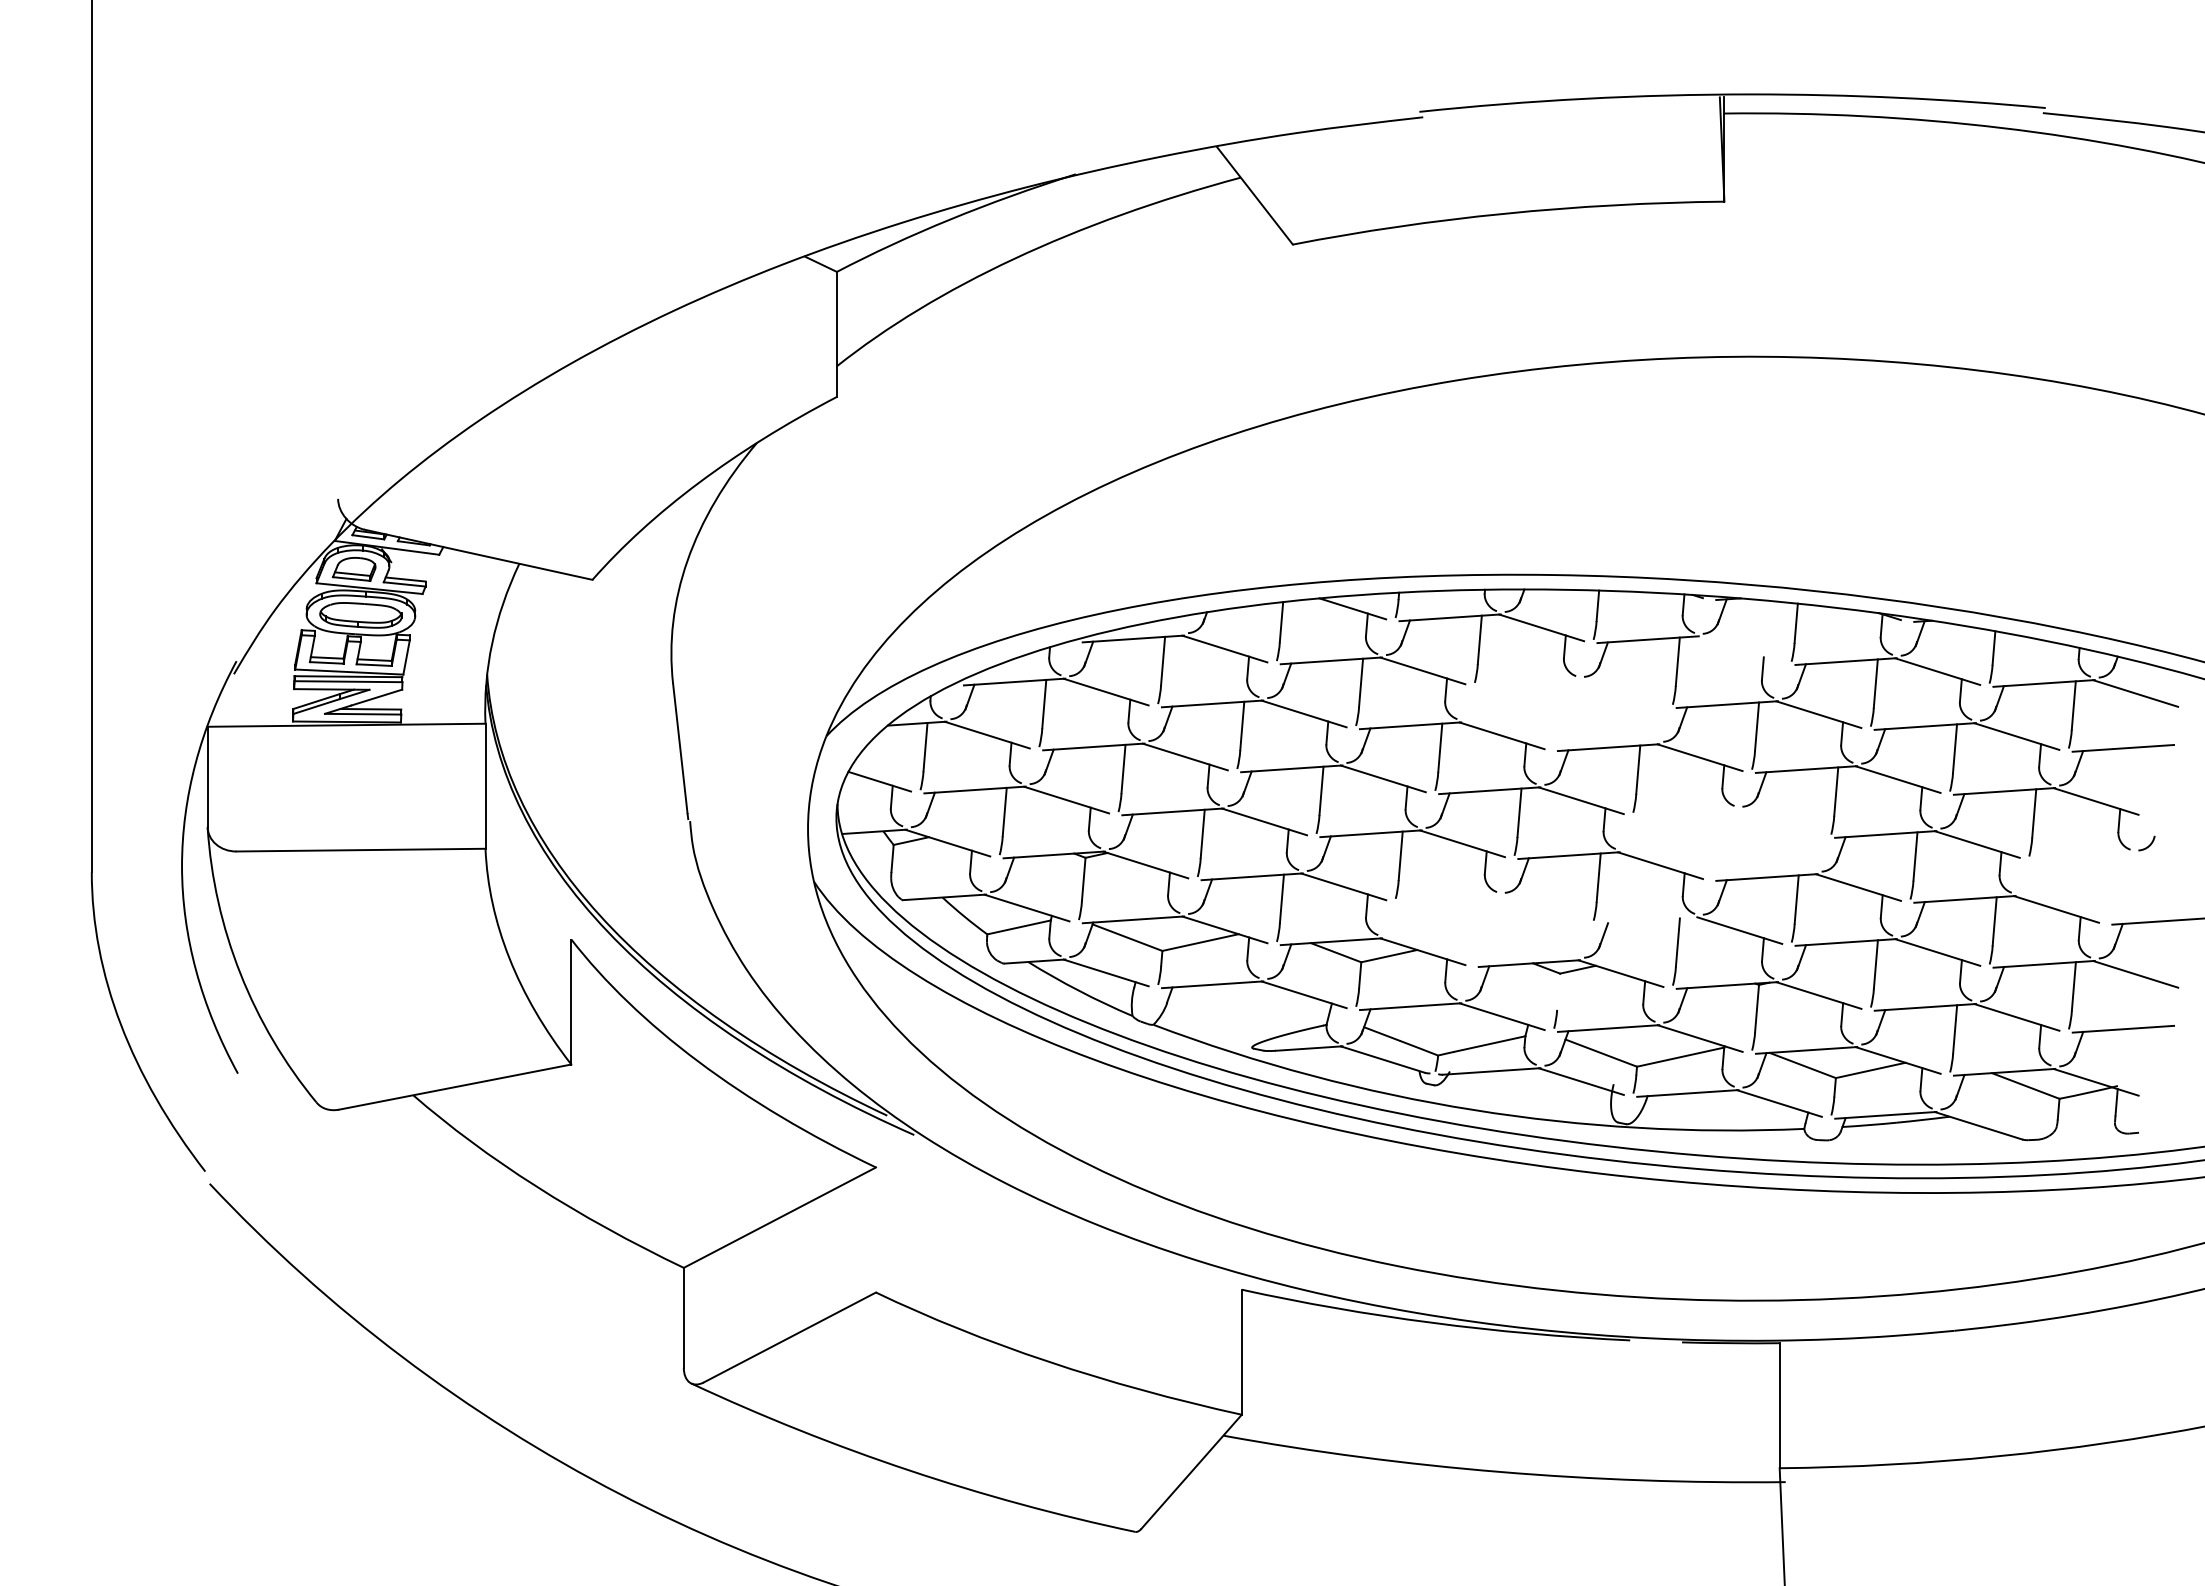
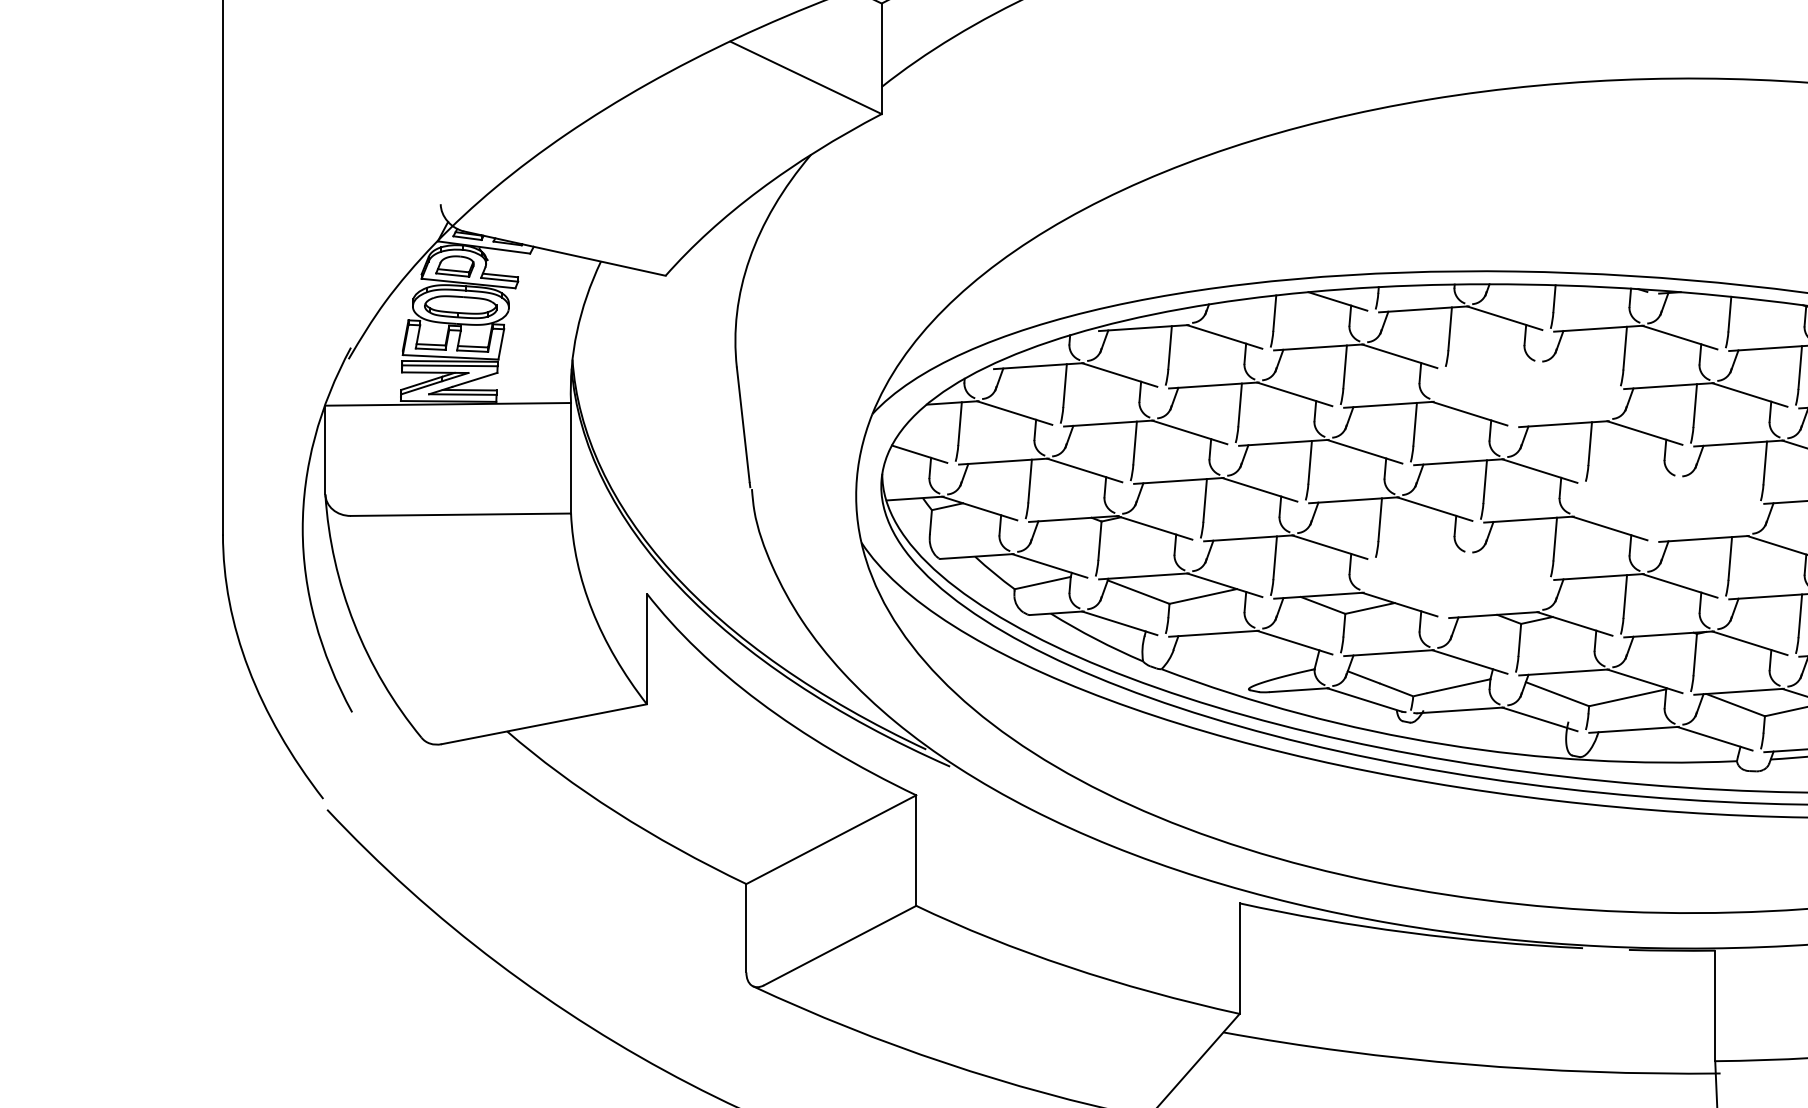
line: (750, 355) -> (805, 77), added
line: (1739, 649) -> (1679, 337), added
line: (1647, 920) -> (1598, 576), added
line: (1558, 991) -> (1519, 639), added
line: (876, 1229) -> (916, 850), added

